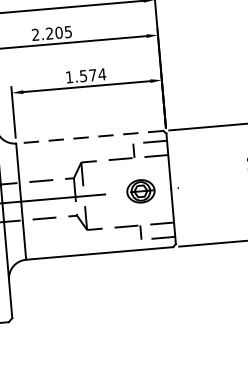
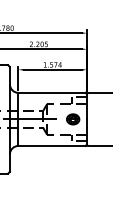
line: (90, 136) -> (52, 92), dashed -> solid

